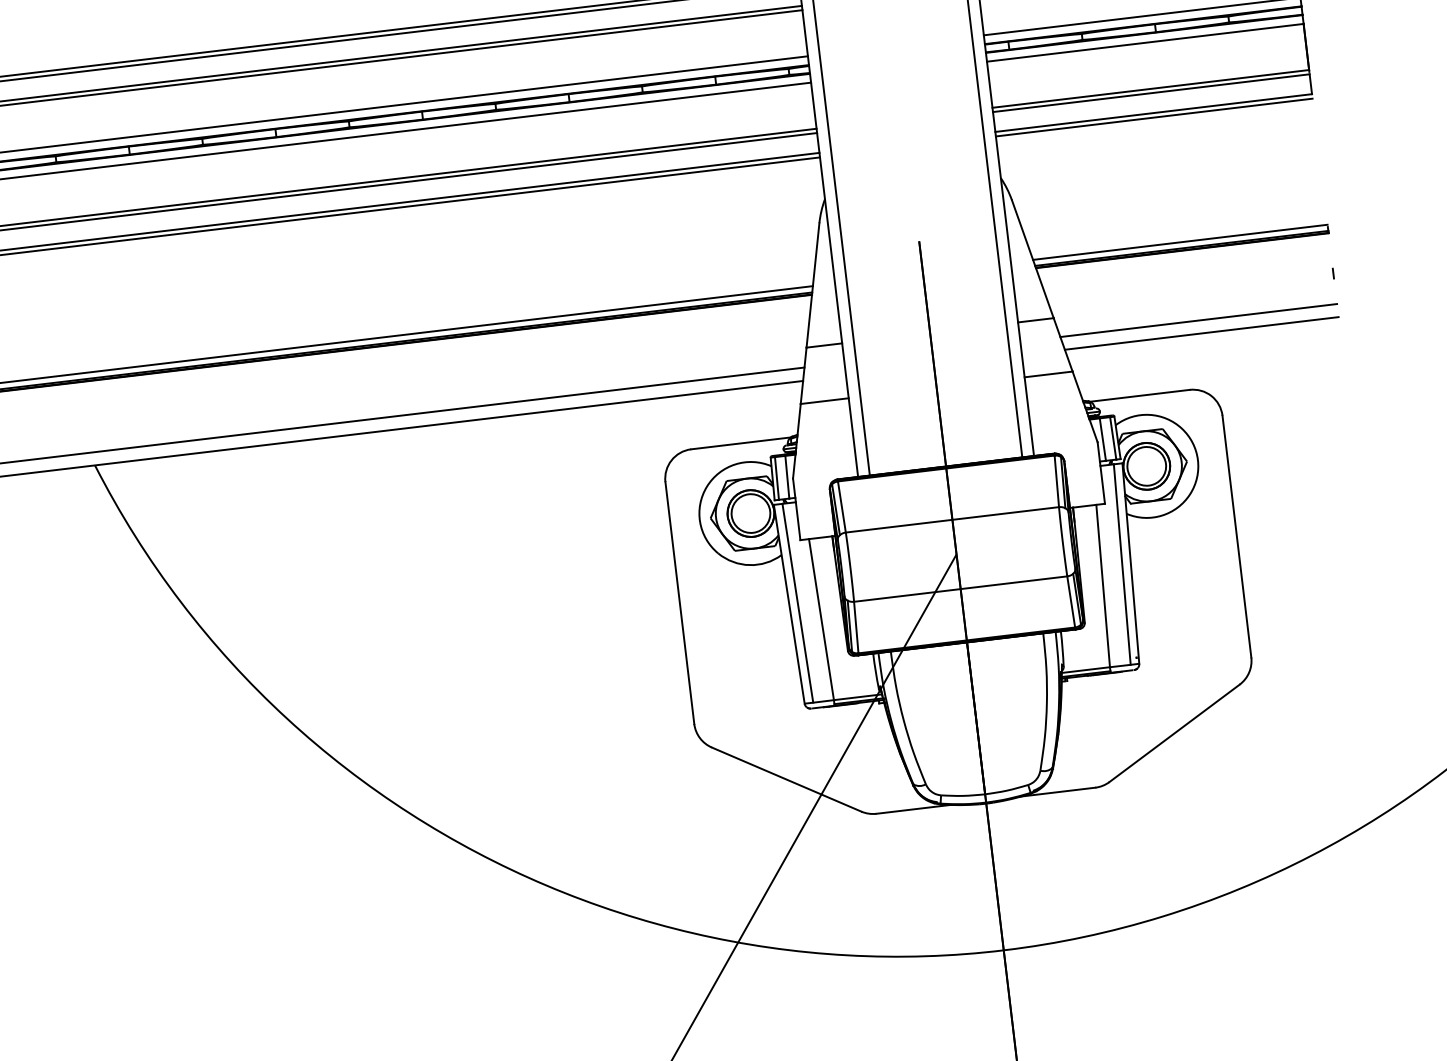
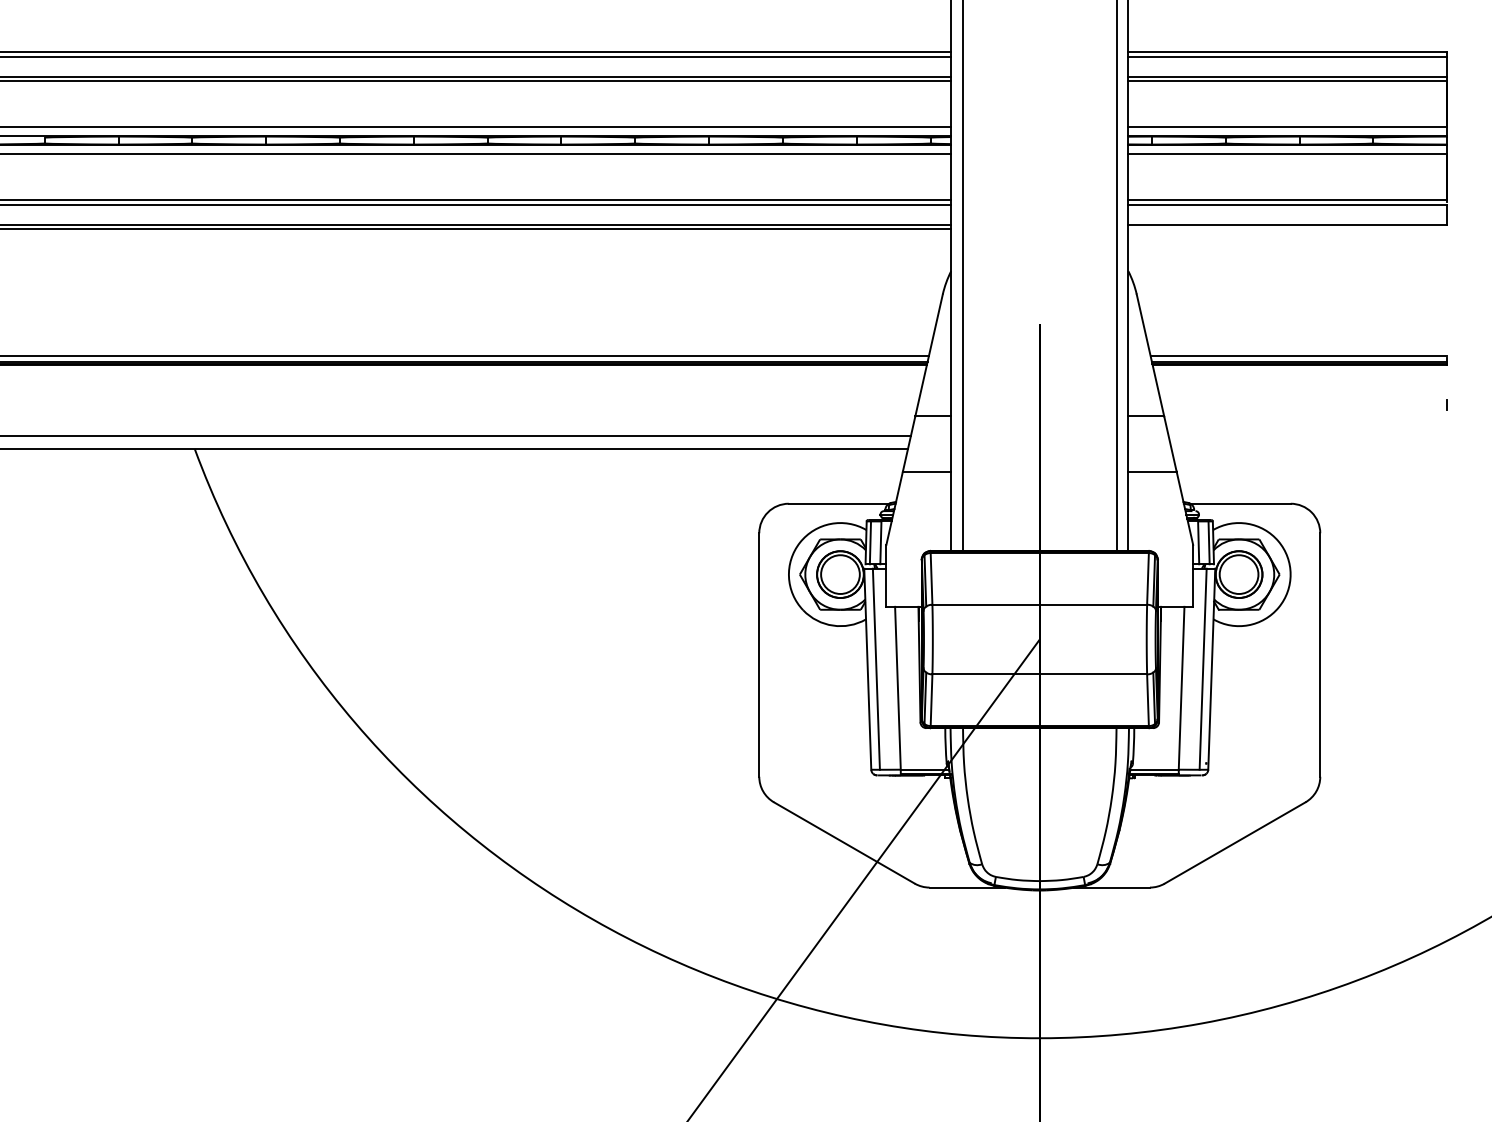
line: (1153, 117) -> (1287, 229), removed
line: (1198, 320) -> (1307, 435), removed
line: (1201, 333) -> (1309, 449), removed

